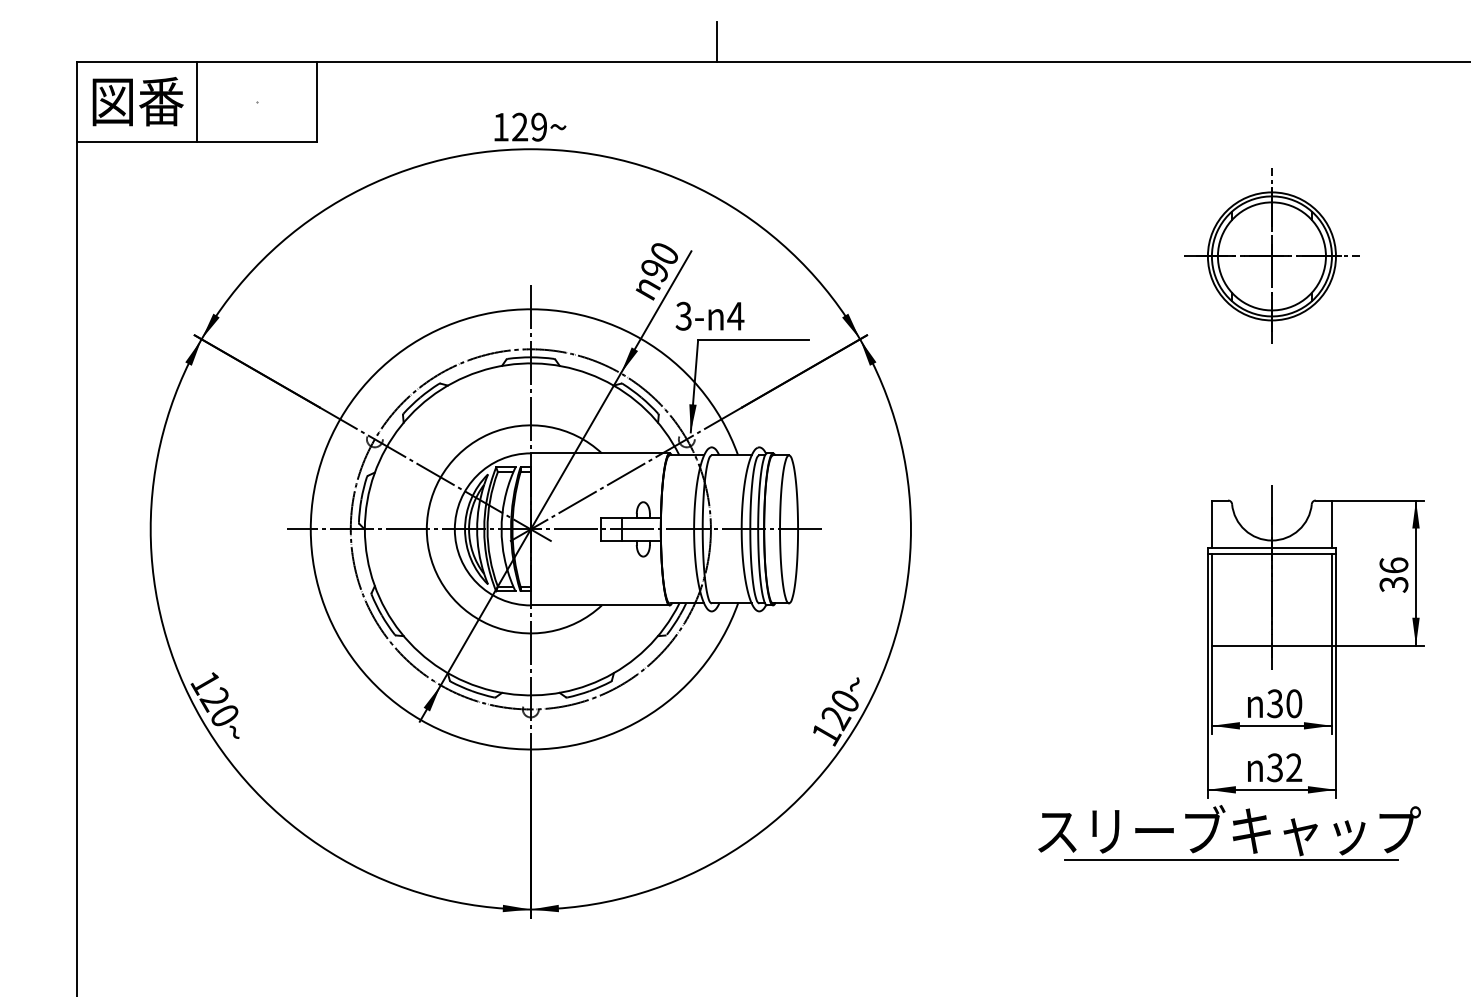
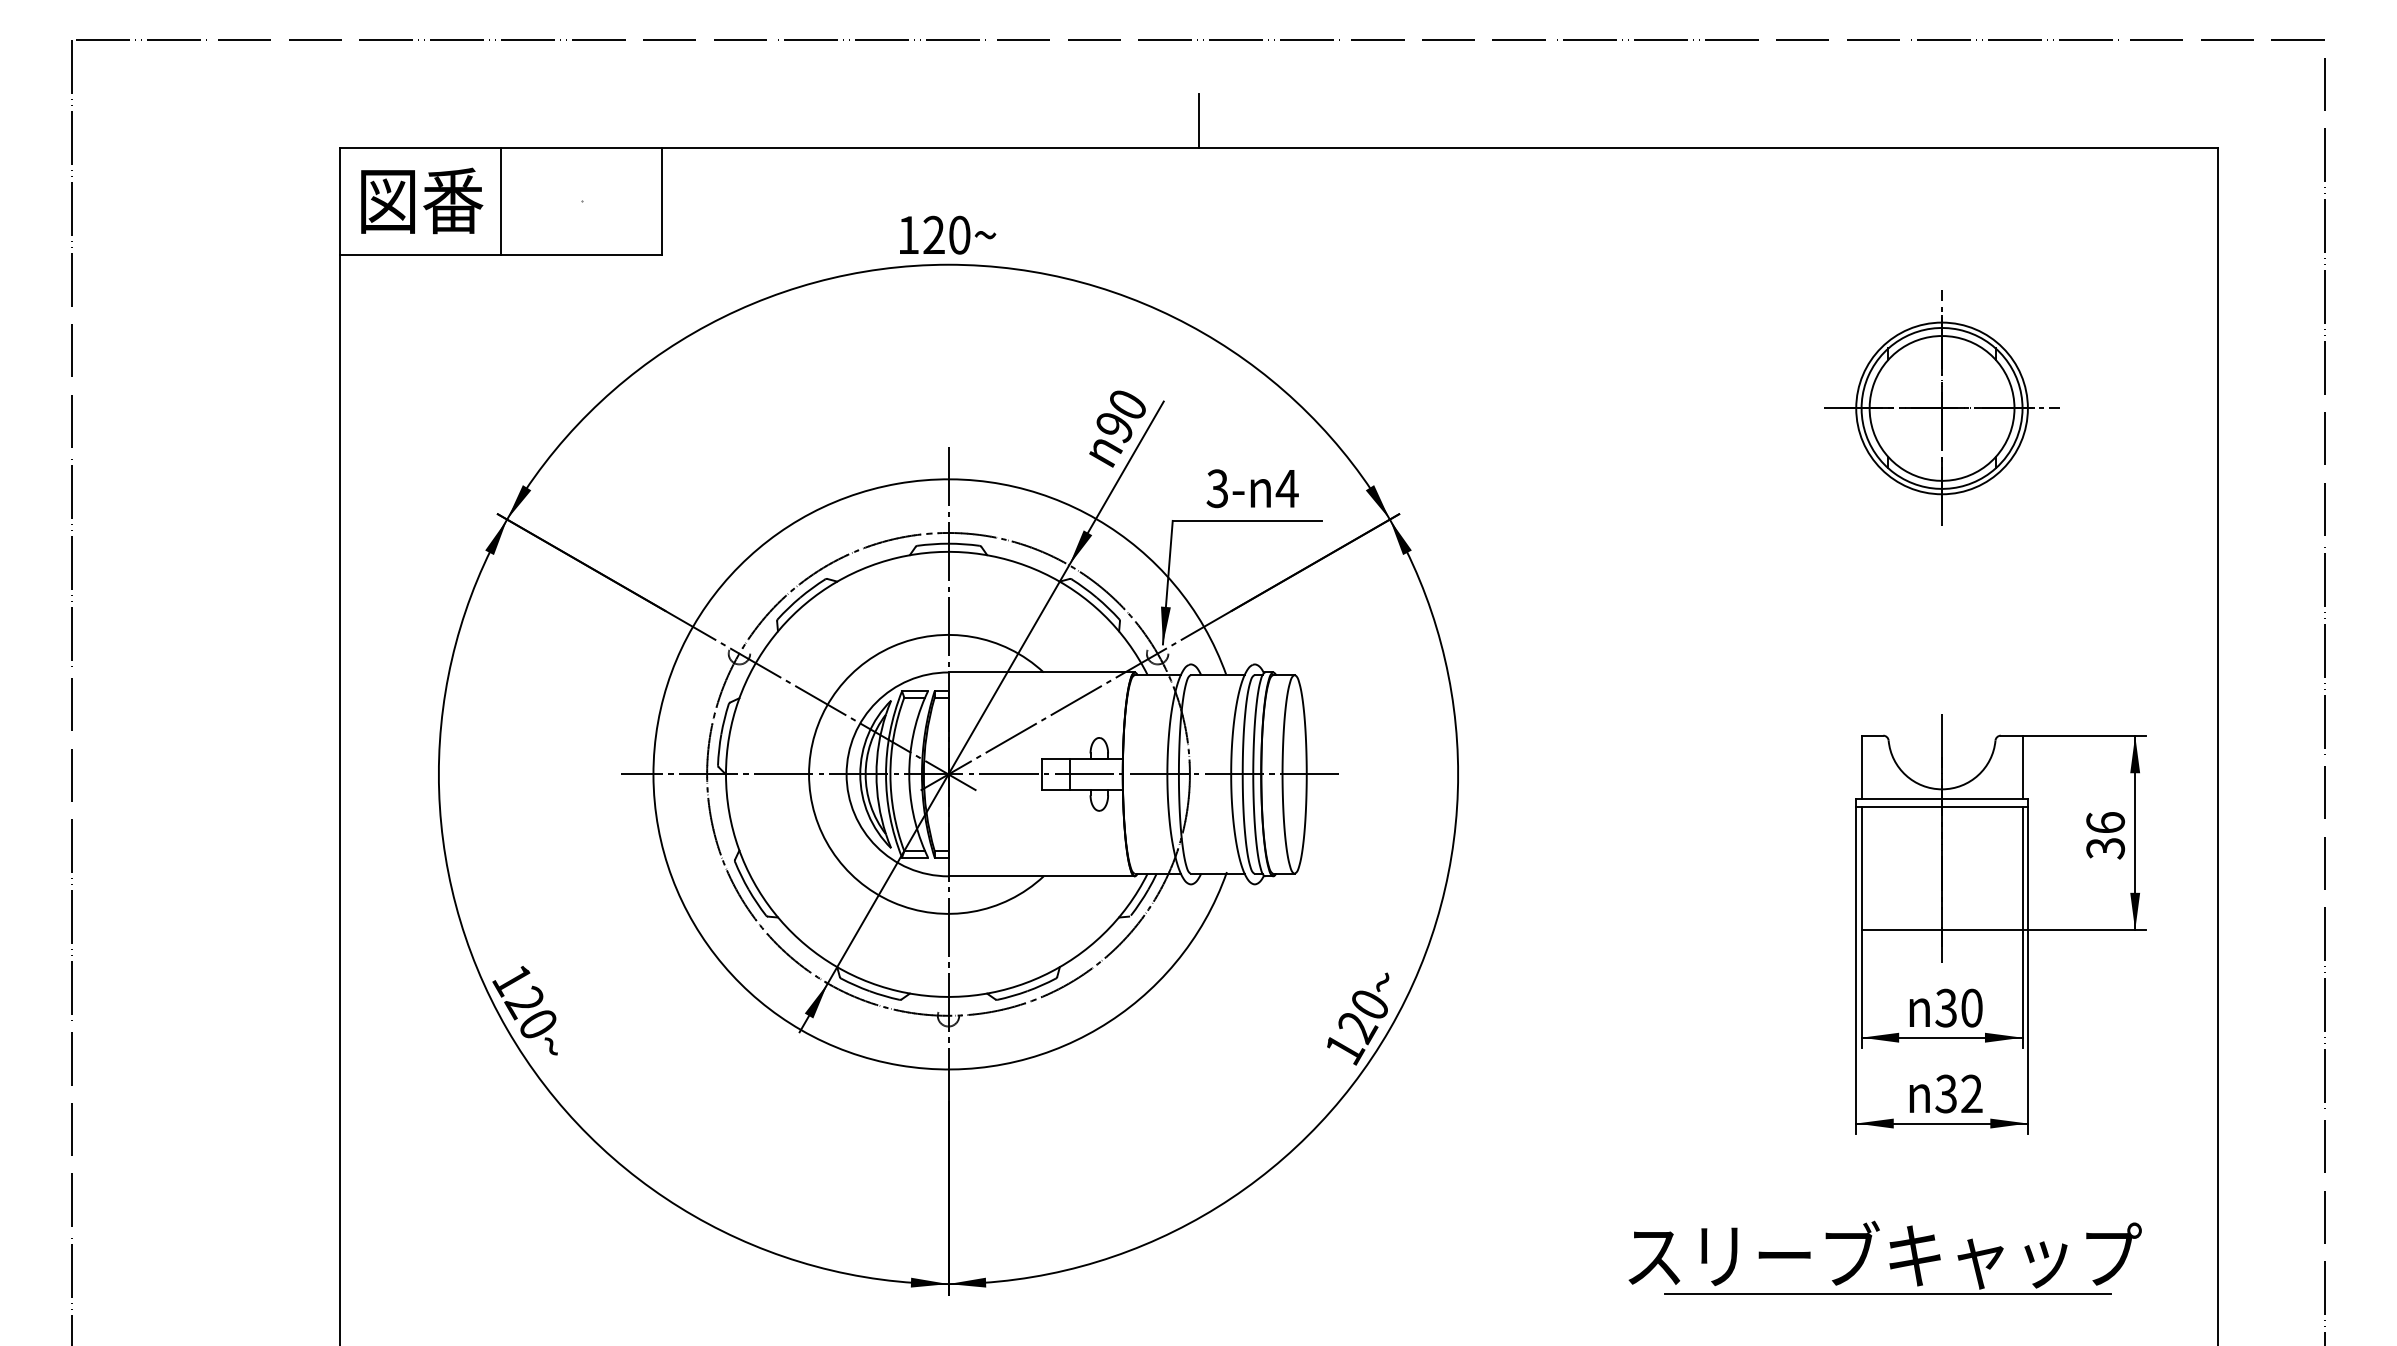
text: (539, 126) -> (959, 234), 129 -> 120
text: (709, 316) -> (1252, 488), moved
part: (1232, 836) -> (1889, 1263), moved

